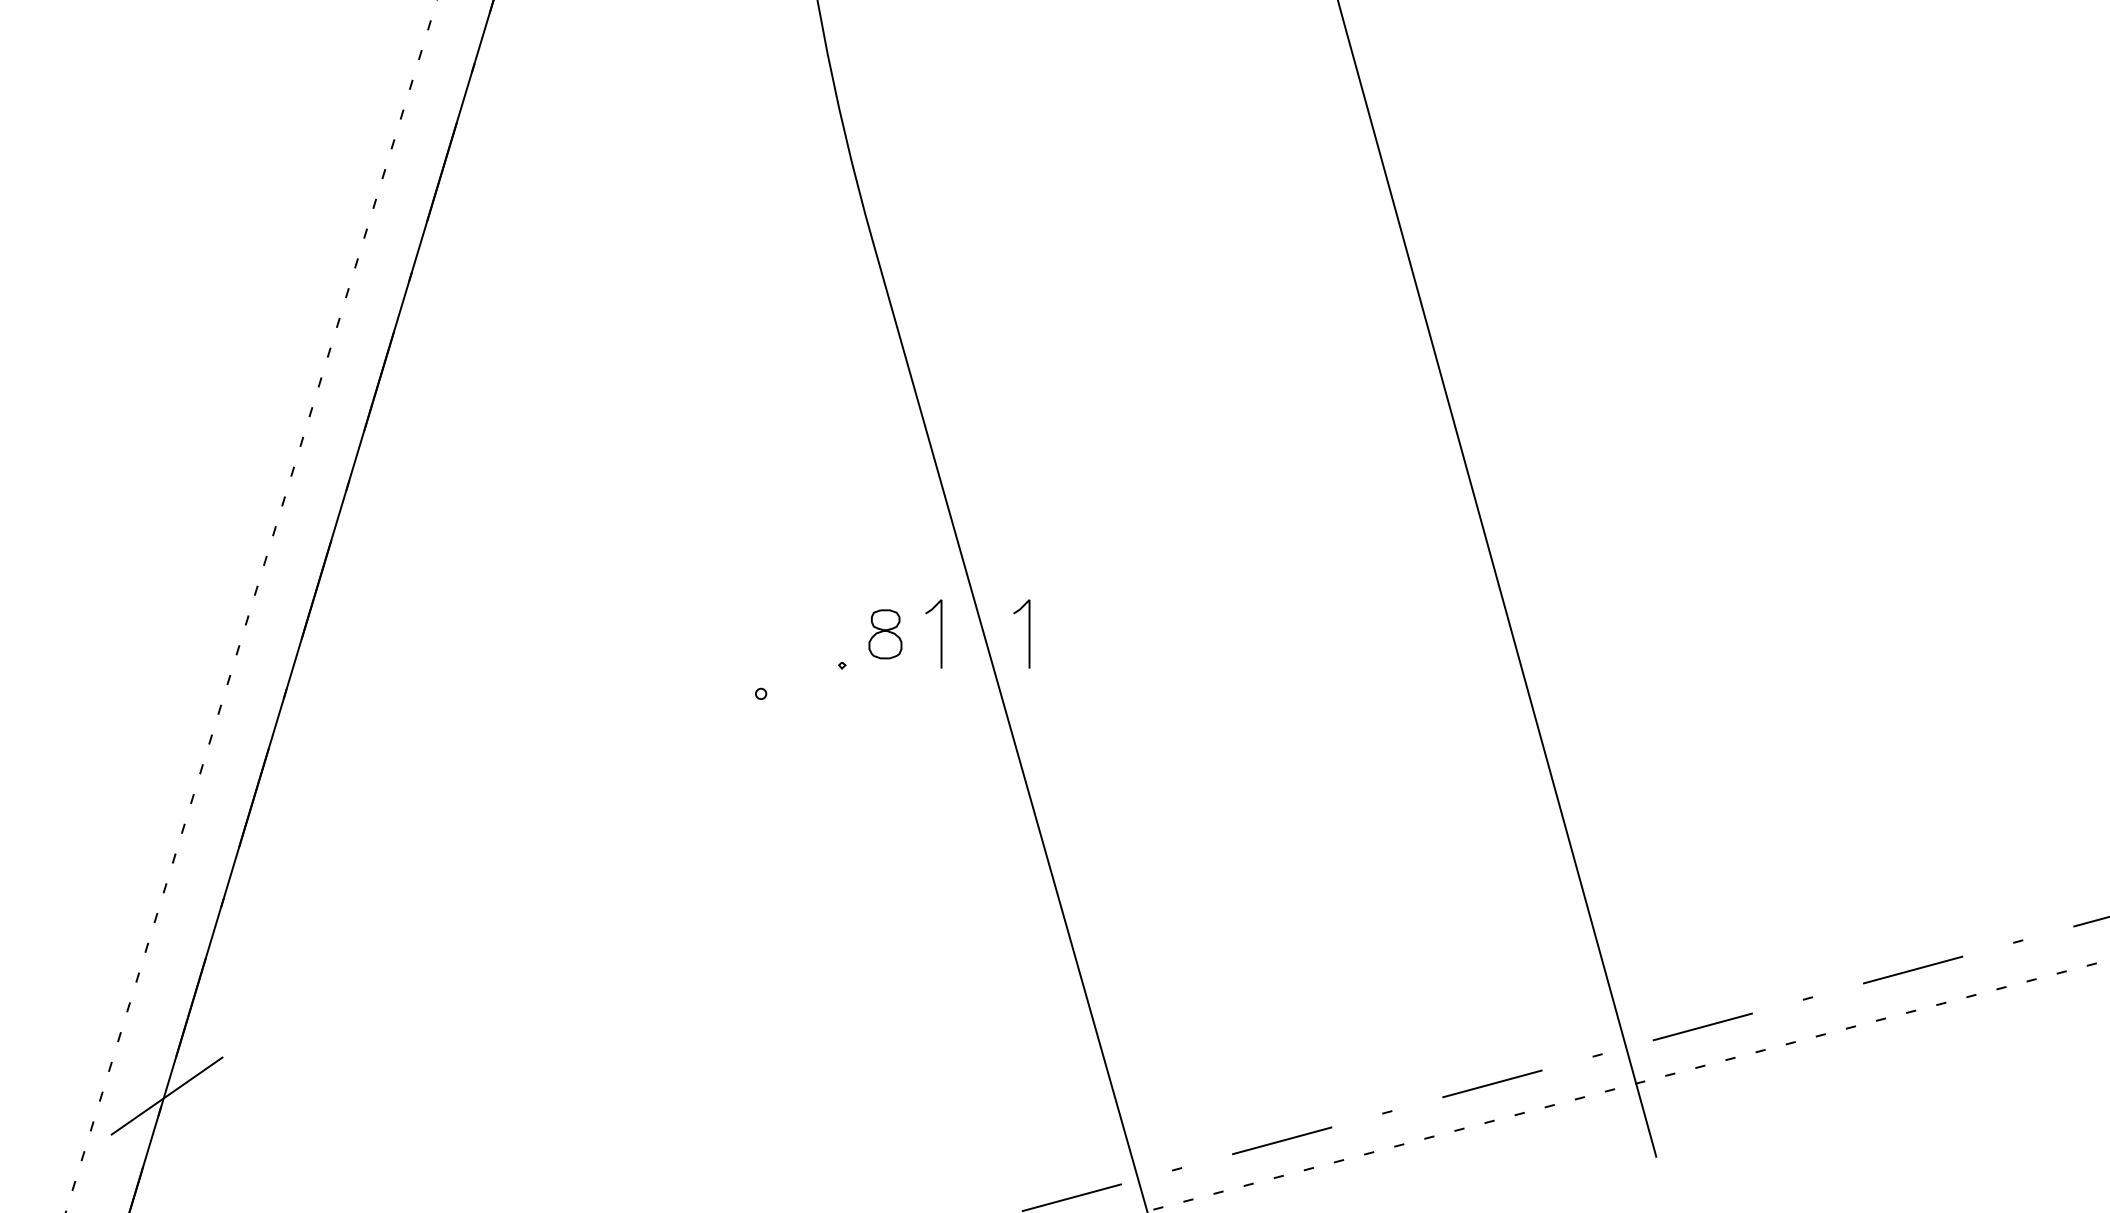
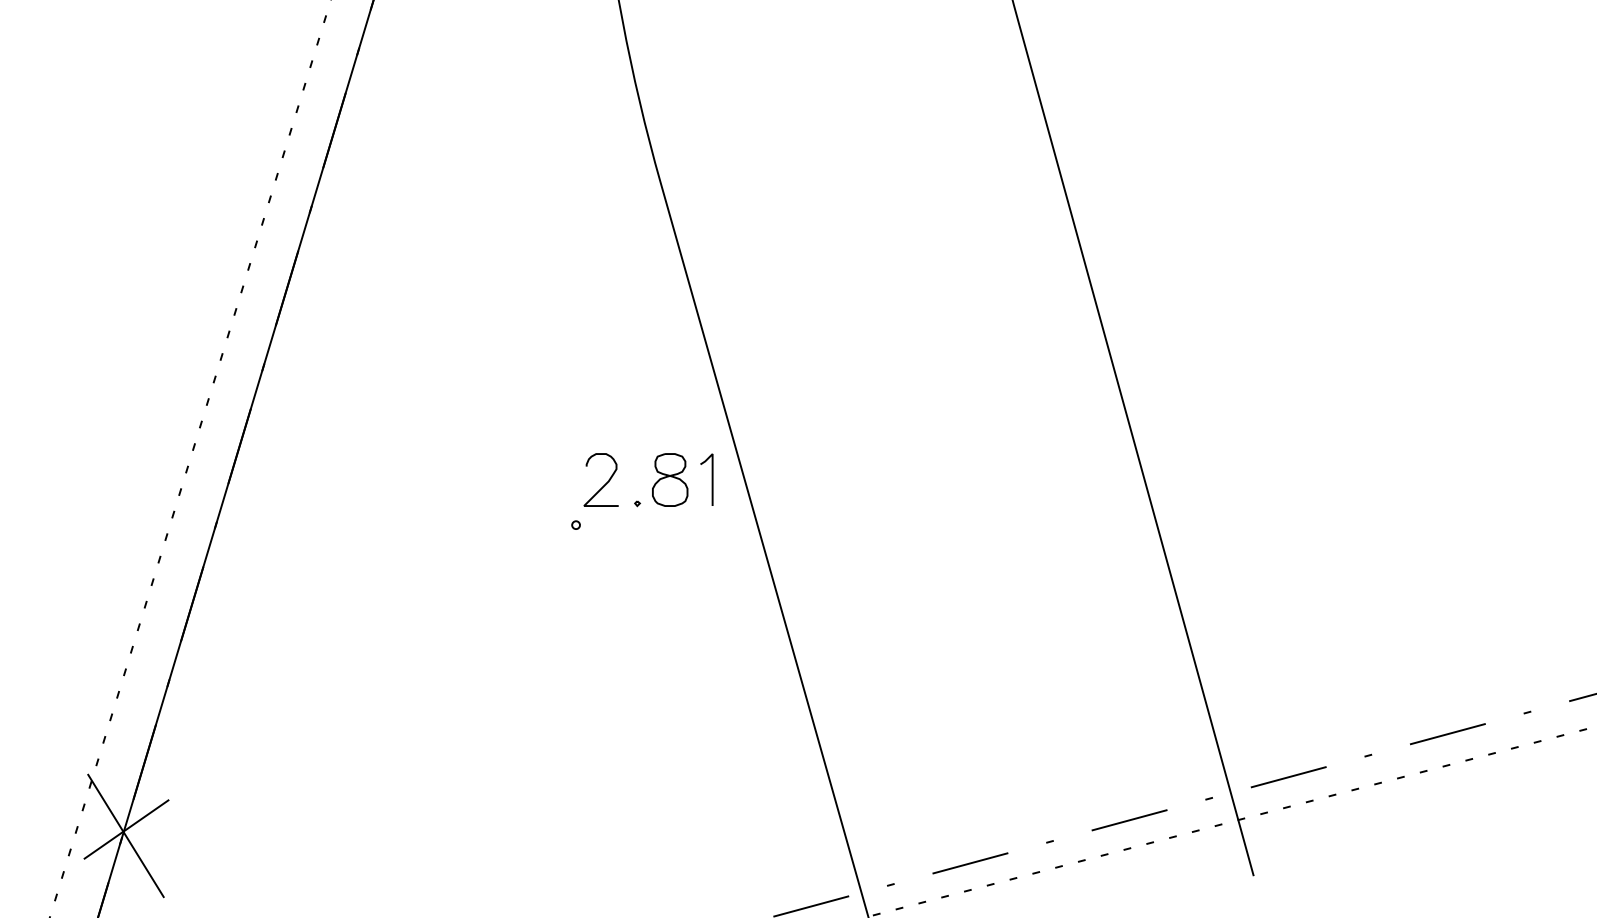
line: (1028, 633) -> (778, 479), removed
part: (885, 634) -> (670, 480), size x1.43
curve: (799, 639) -> (605, 483), added
line: (166, 1104) -> (126, 835), added

